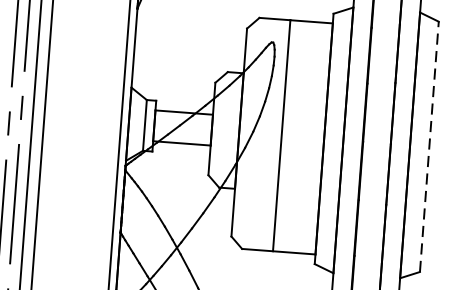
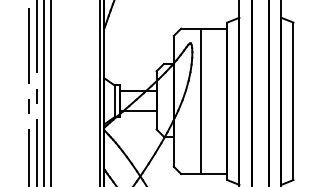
line: (429, 147) -> (293, 101), dashed -> solid

